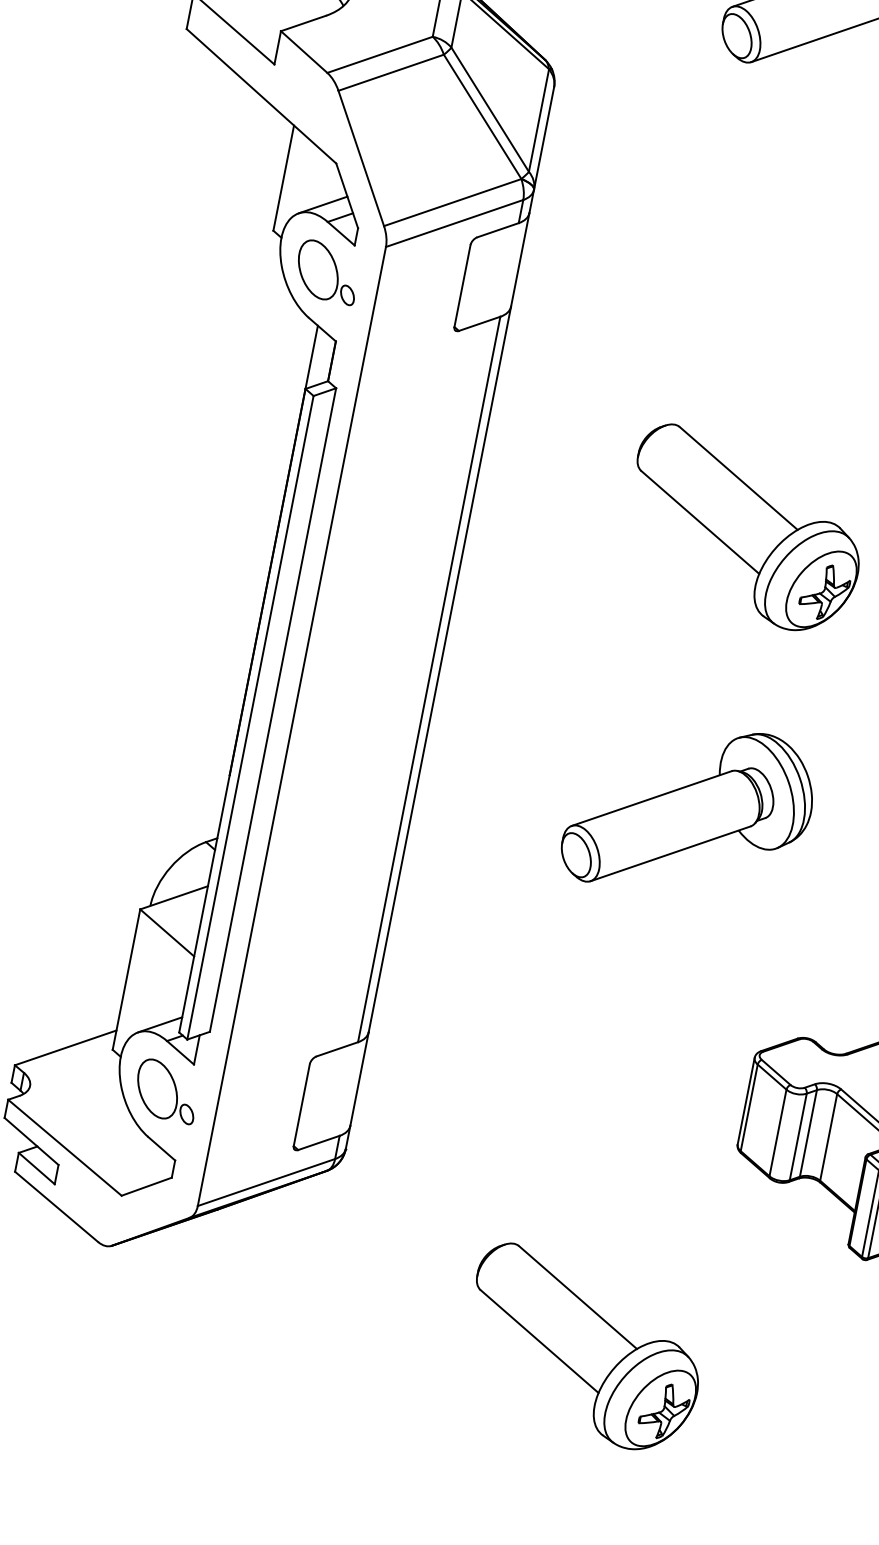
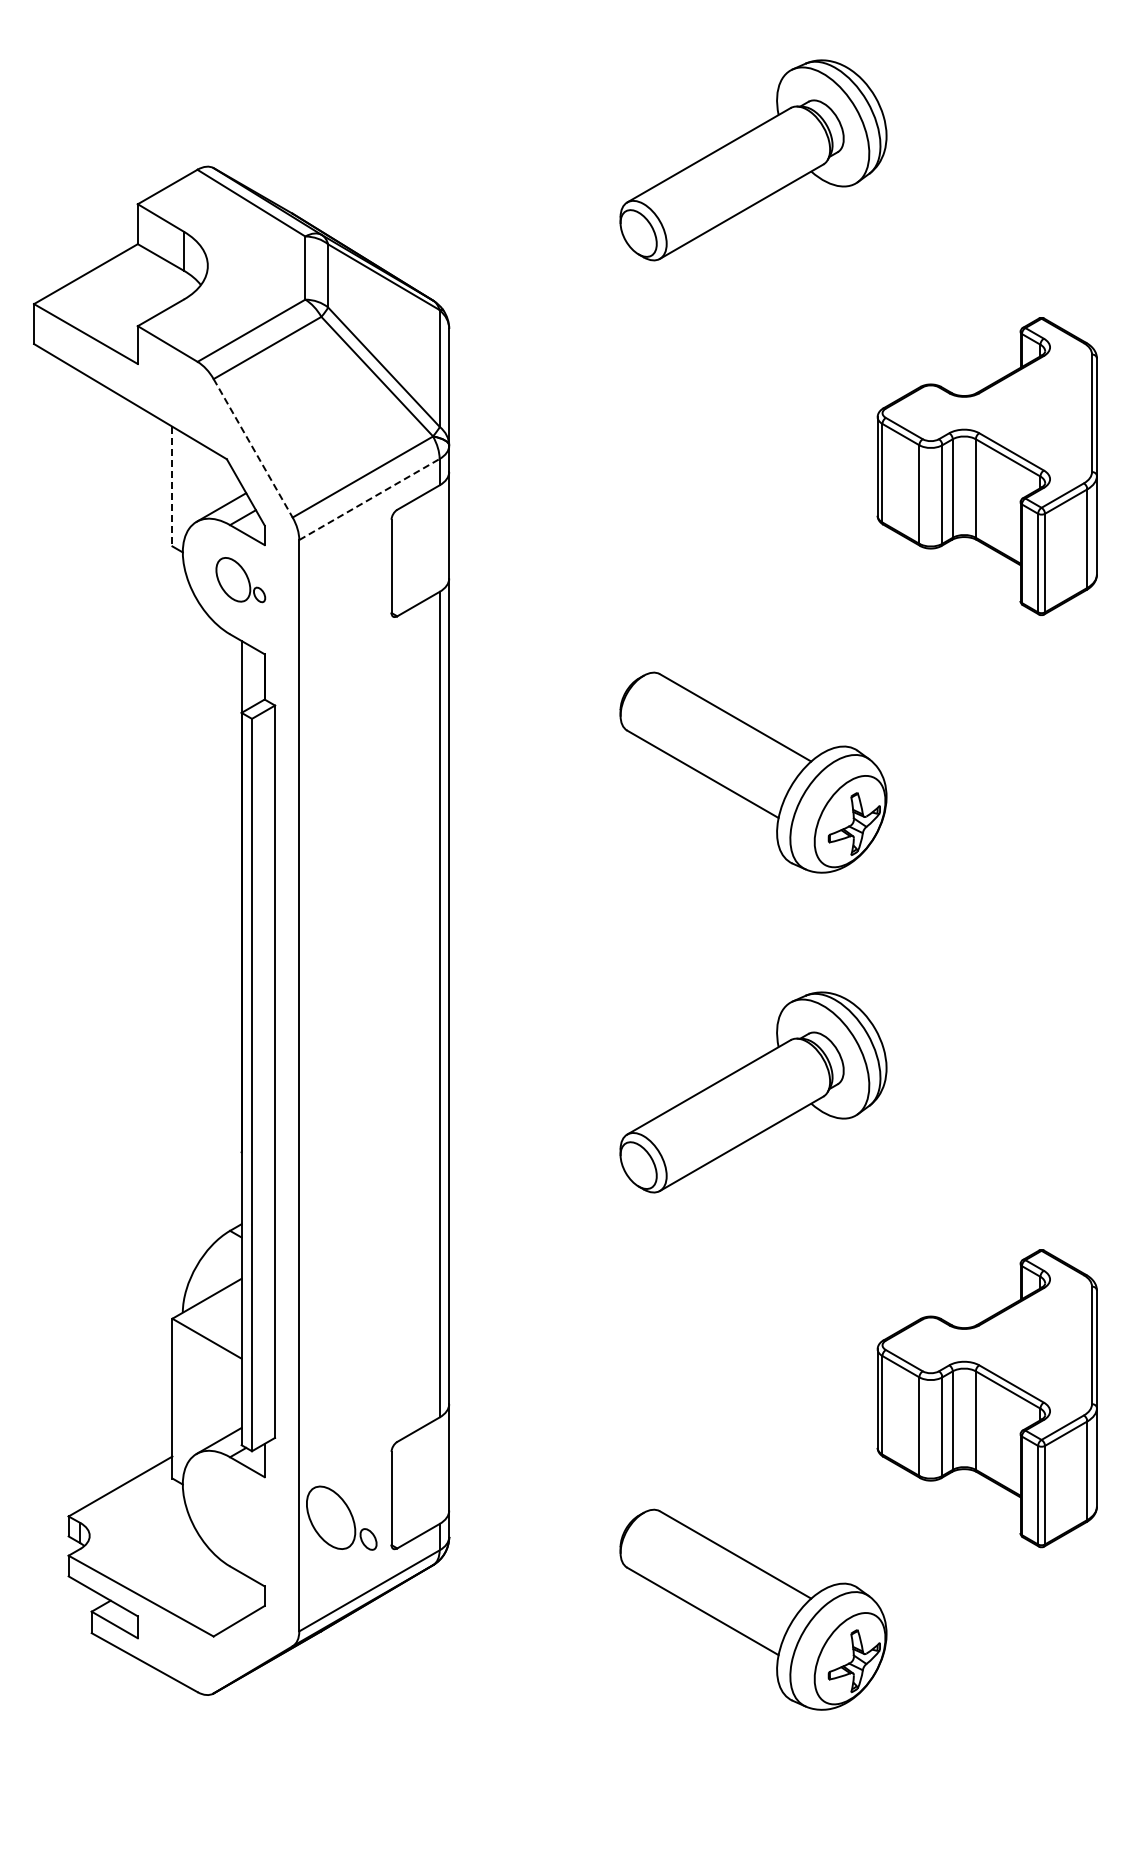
line: (361, 158) -> (253, 448), solid -> dashed
line: (283, 178) -> (172, 486), solid -> dashed
line: (454, 223) -> (369, 499), solid -> dashed
part: (327, 271) -> (240, 579), size x0.7
part: (166, 1090) -> (341, 1517), moved
part: (584, 1348) -> (753, 1609), moved

